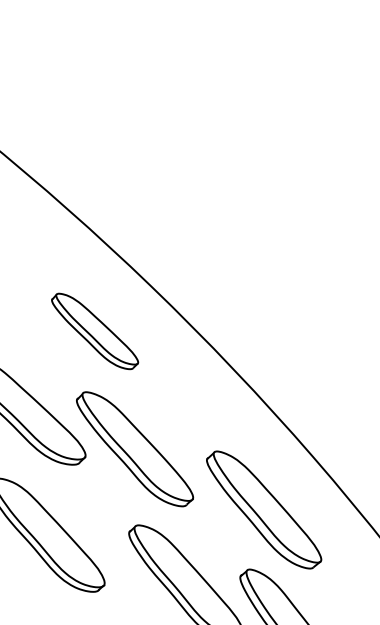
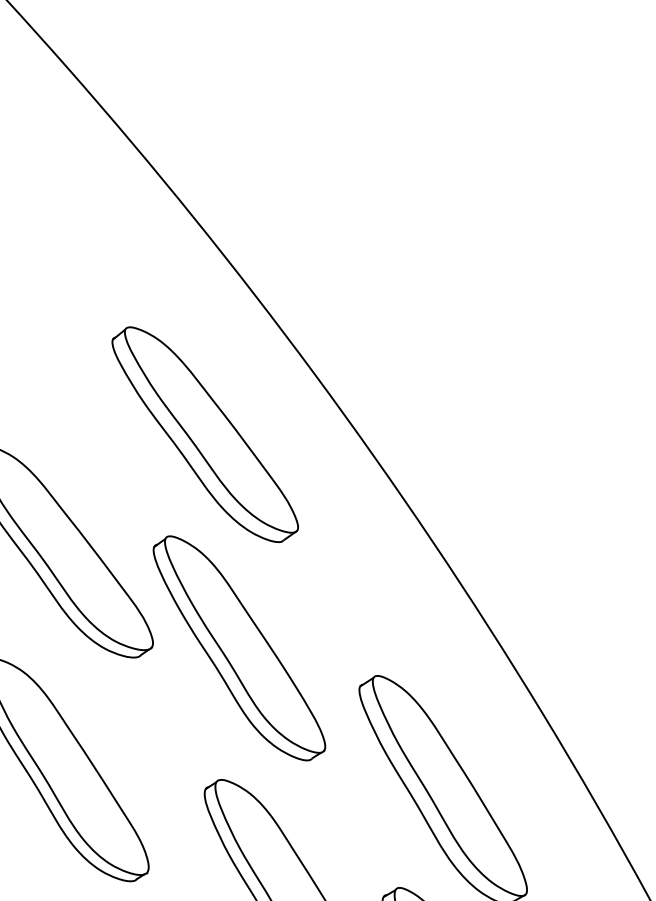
part: (94, 331) -> (204, 434), size x1.43

